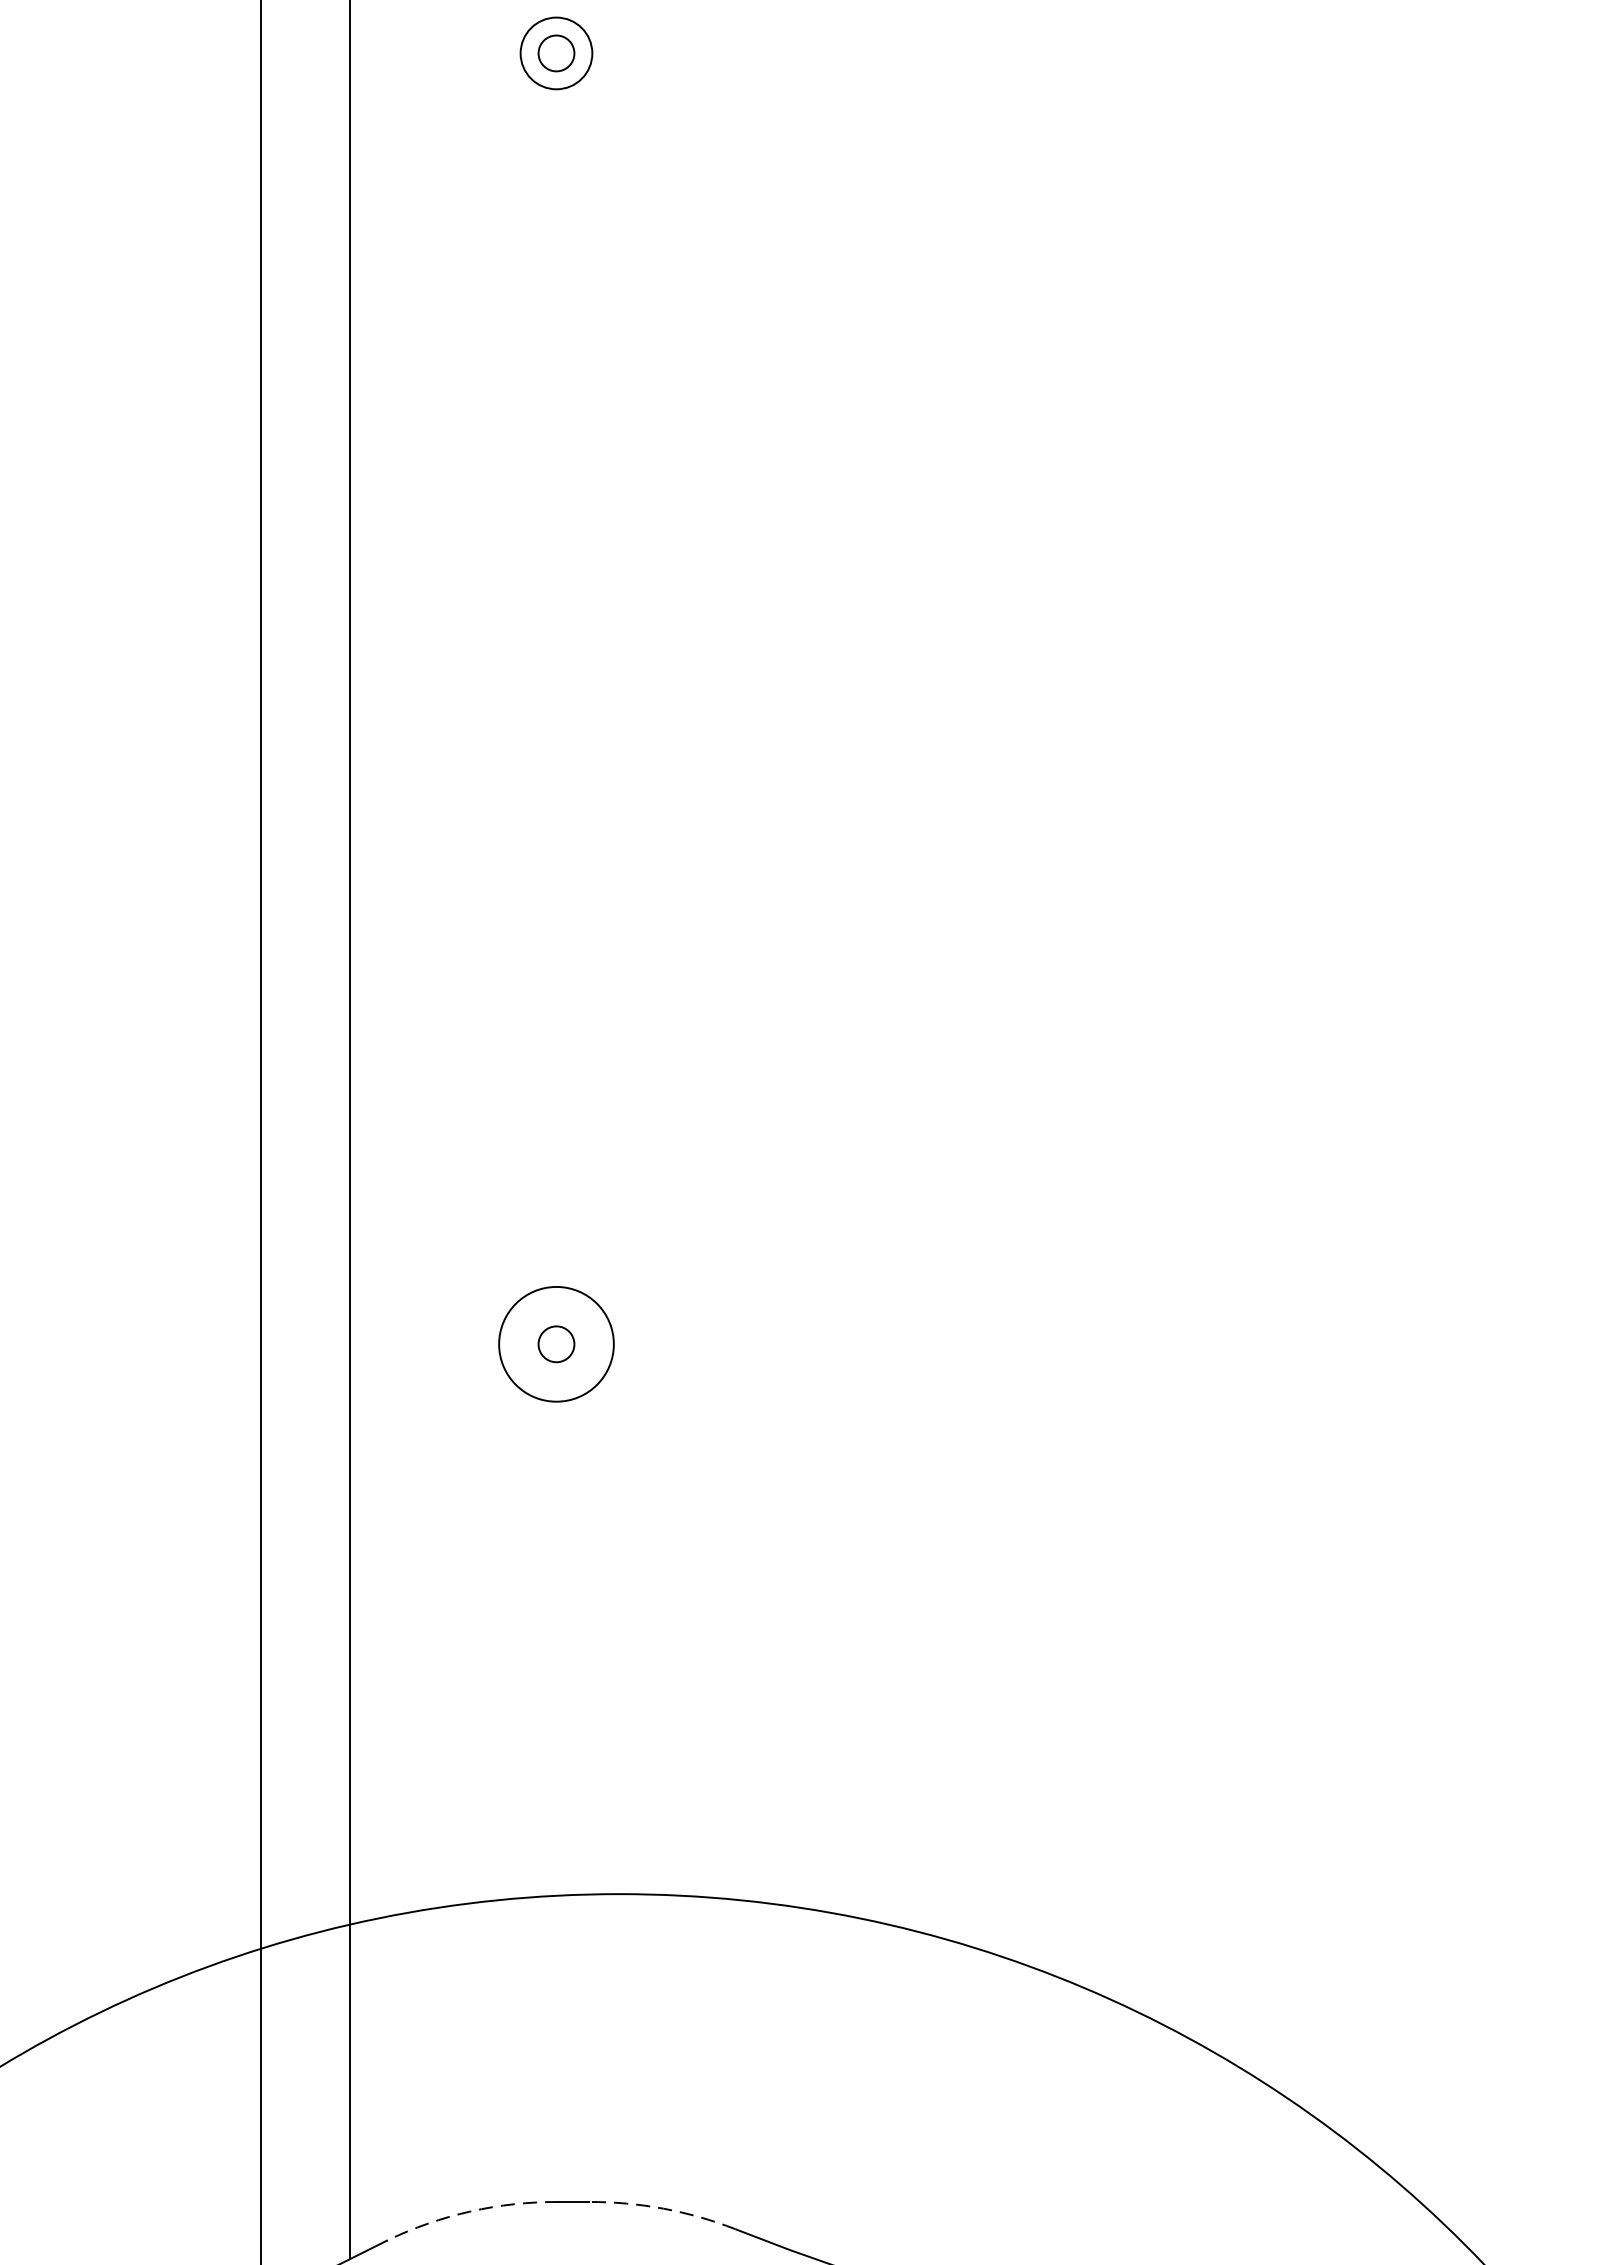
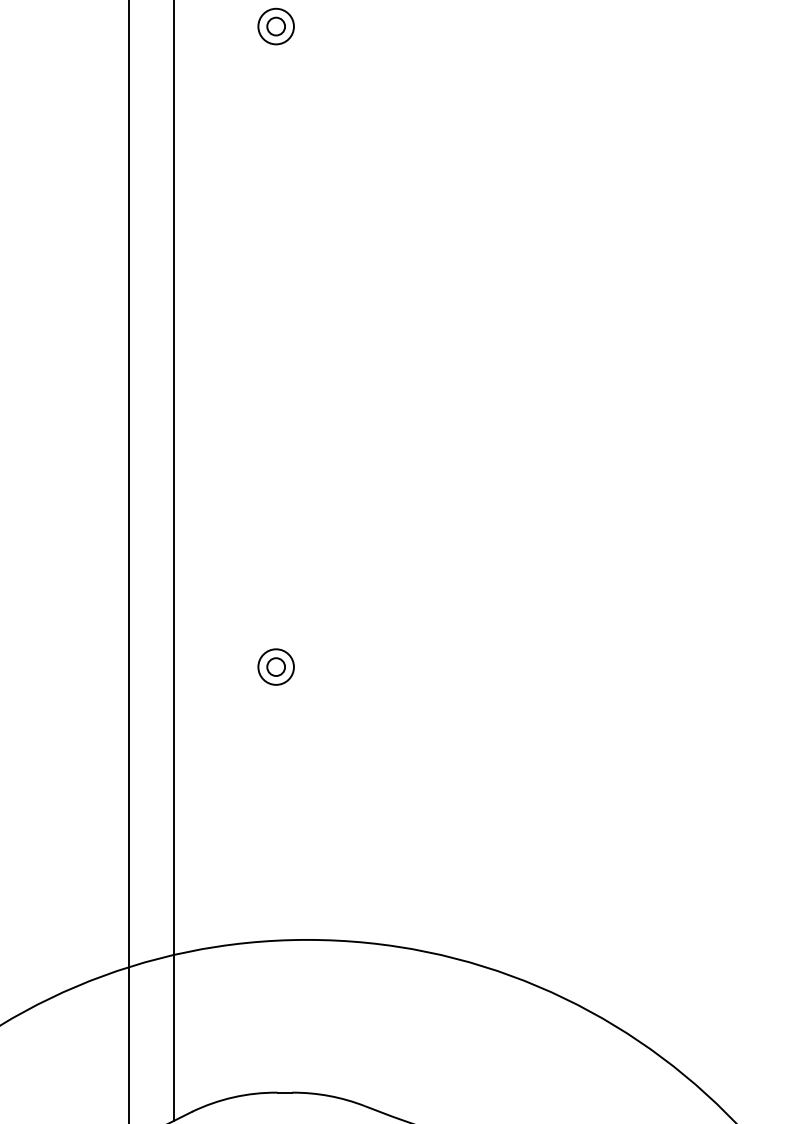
circle: (555, 1343) -> (275, 666), size x0.62
arc: (663, 2207) -> (329, 1095), dashed -> solid
arc: (470, 2211) -> (233, 1097), dashed -> solid

